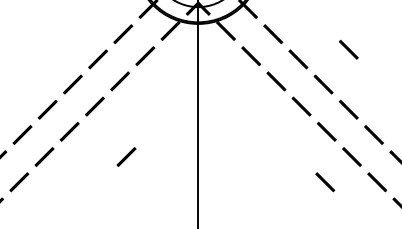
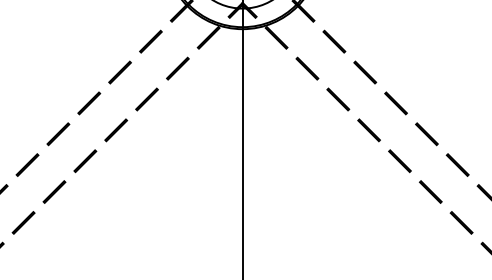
line: (348, 49) -> (426, 60), removed
line: (126, 156) -> (154, 191), removed
line: (325, 182) -> (398, 223), removed

